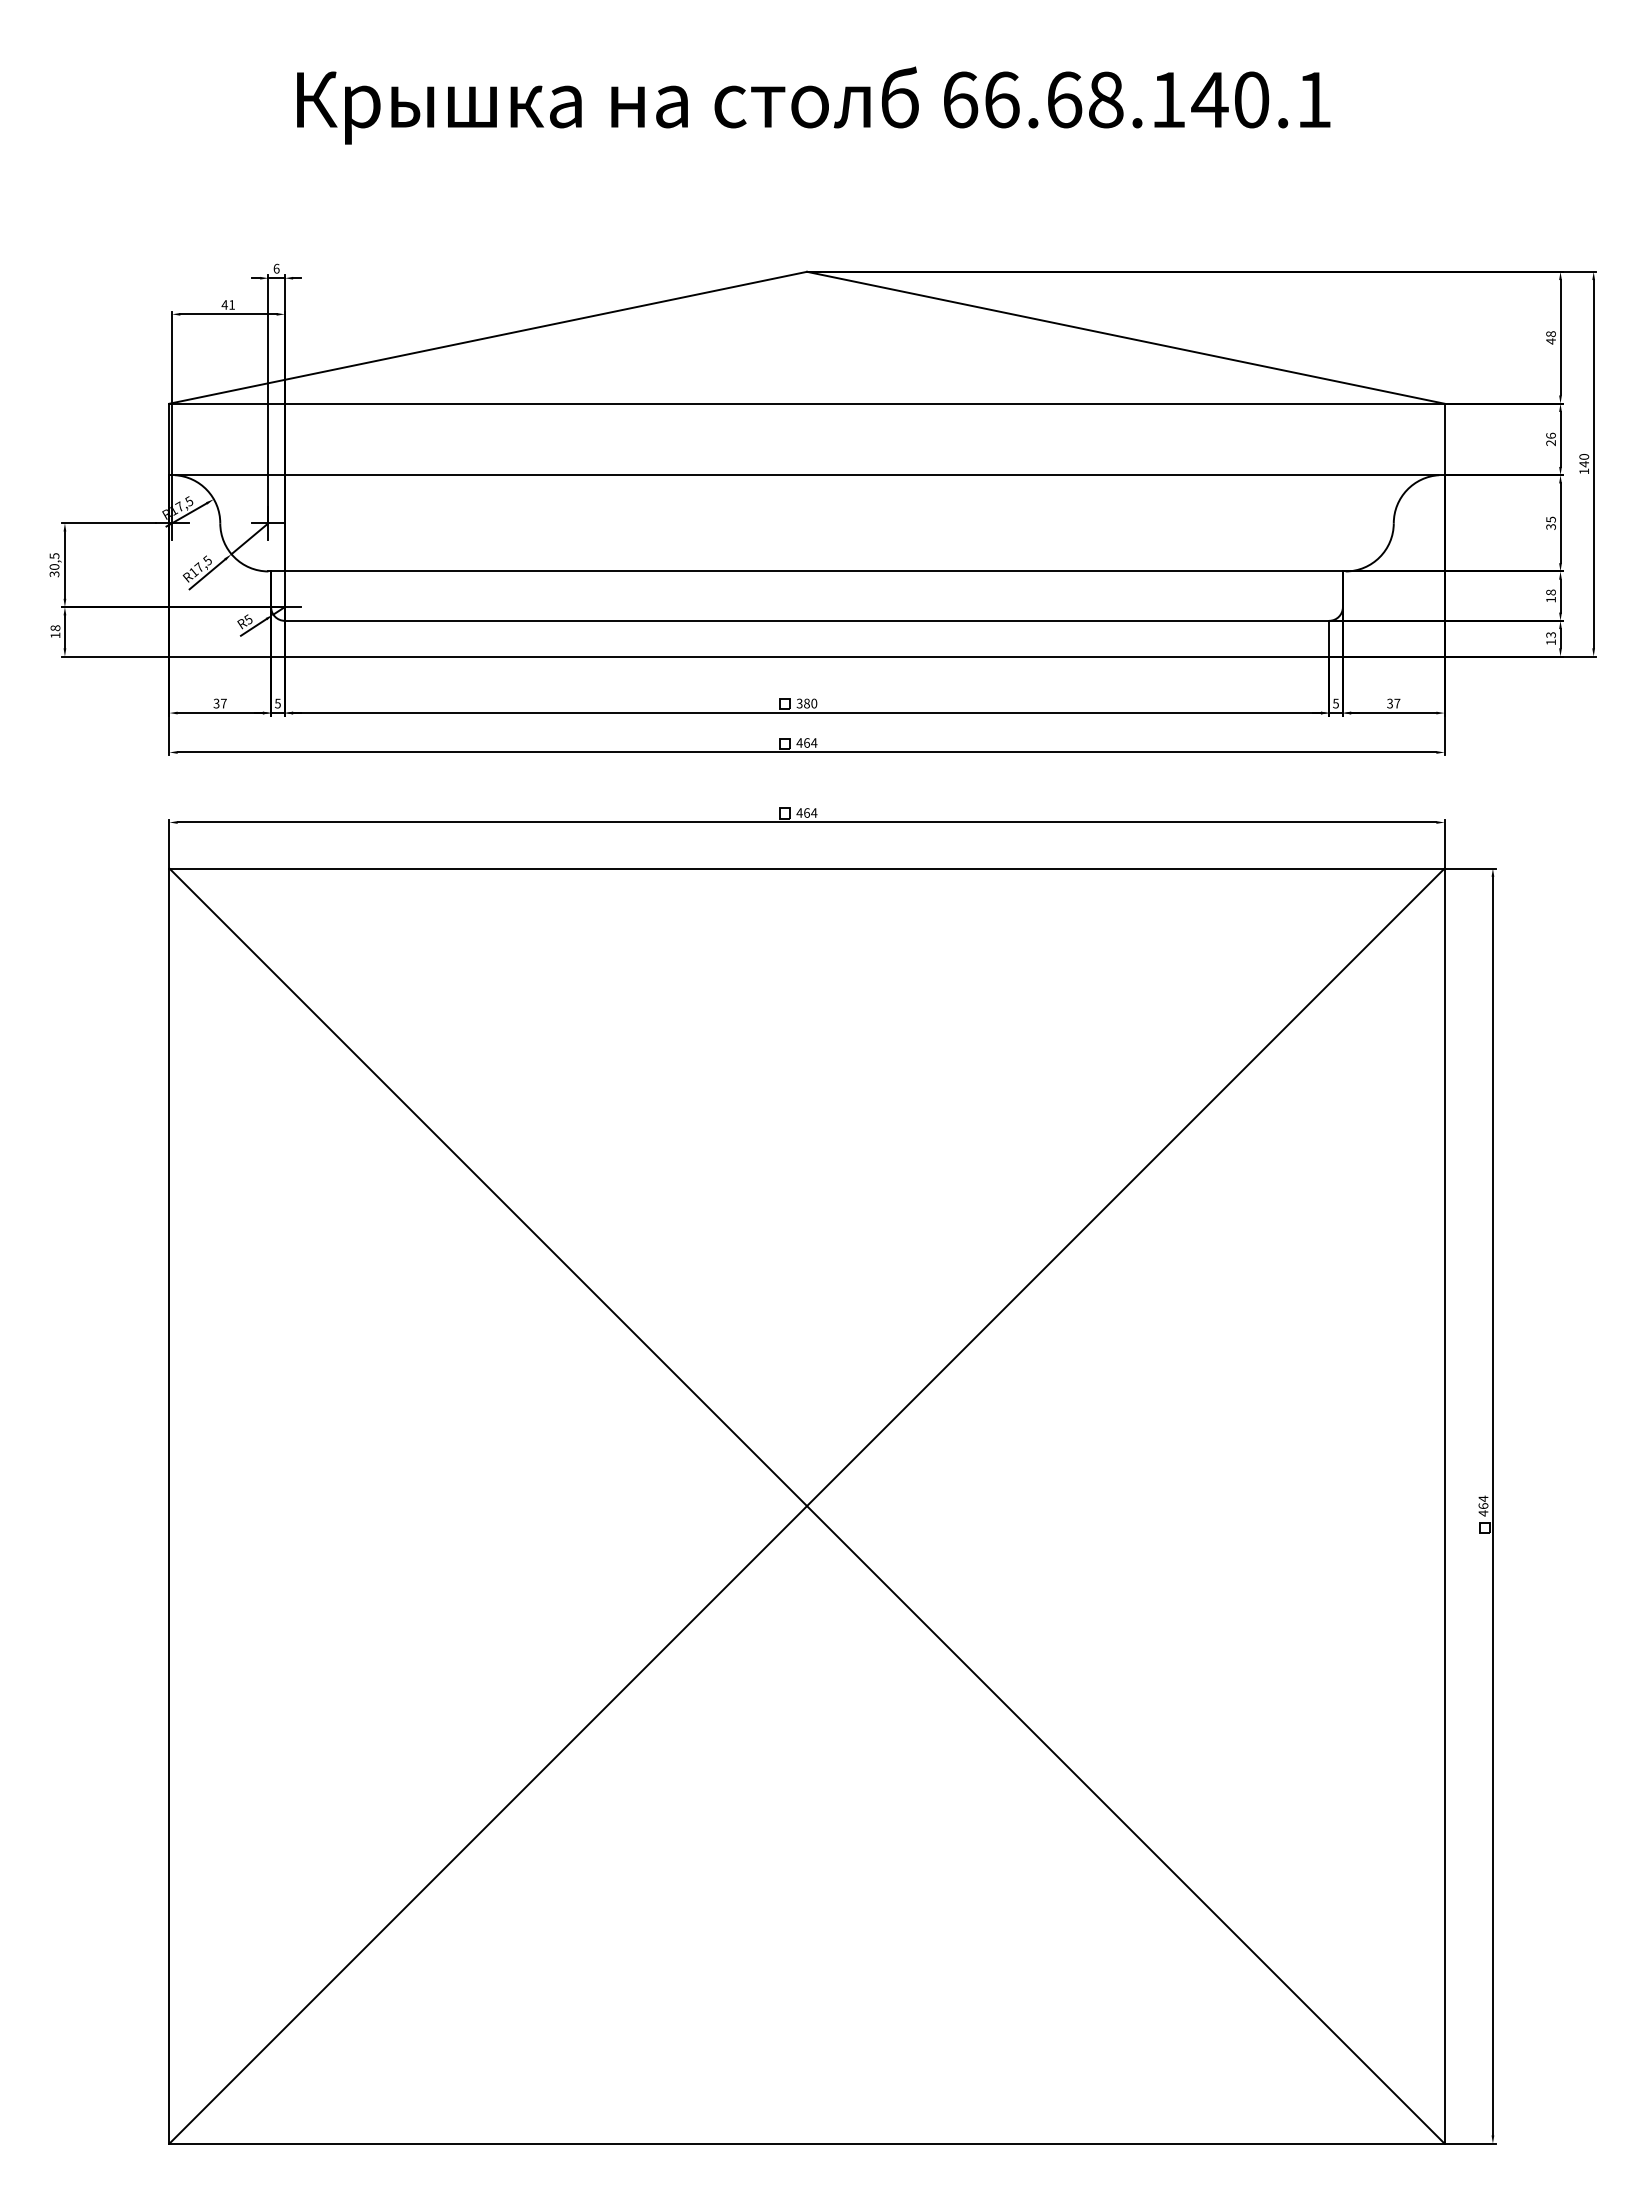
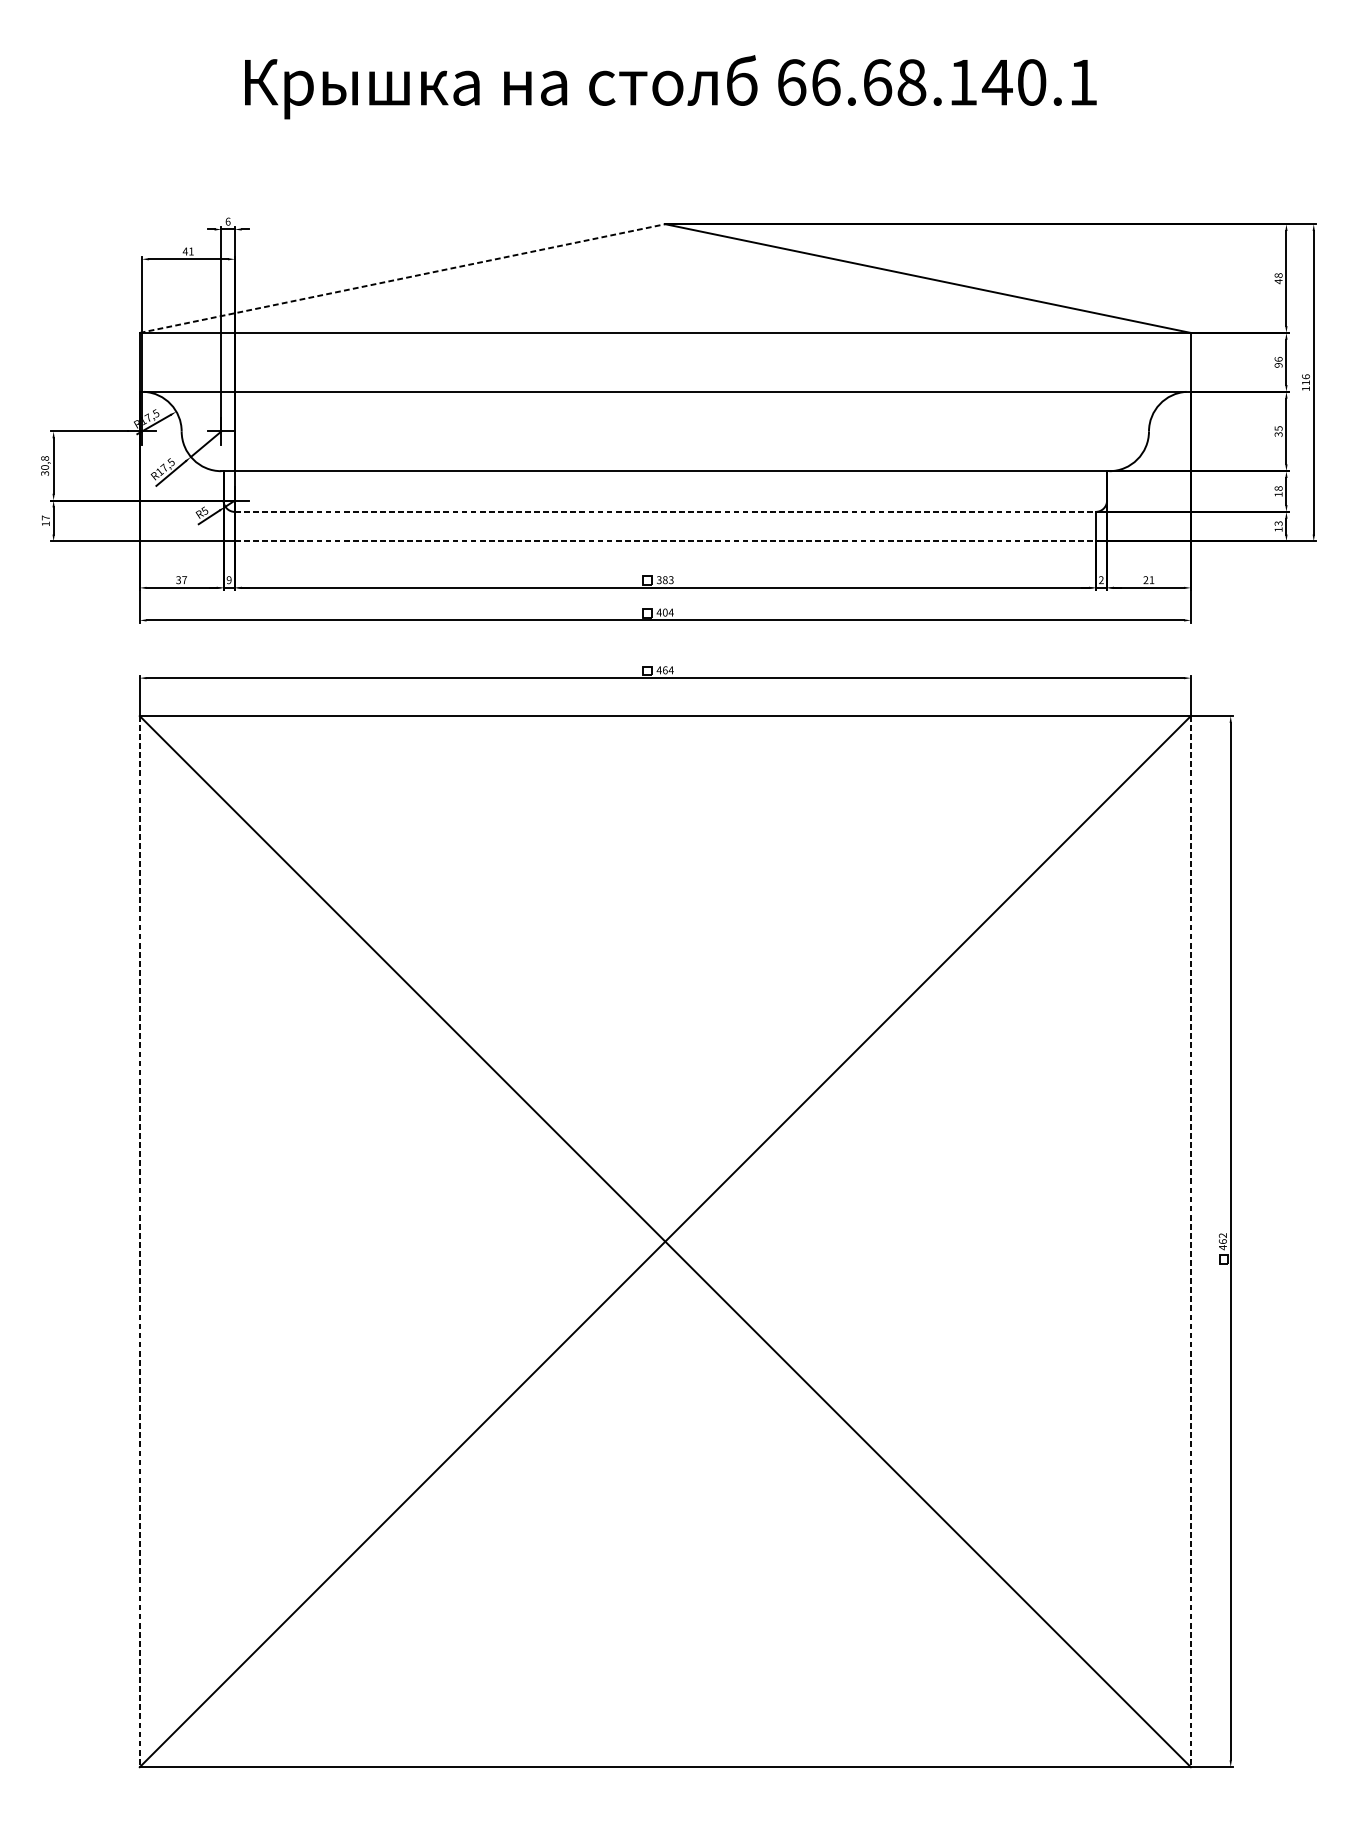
line: (488, 337) -> (402, 278), solid -> dashed
text: (1550, 443) -> (1278, 365), 26 -> 96
text: (1583, 460) -> (1305, 379), 140 -> 116
text: (54, 556) -> (45, 458), 30,5 -> 30,8
line: (807, 620) -> (665, 511), solid -> dashed
text: (55, 628) -> (45, 518), 18 -> 17
line: (807, 656) -> (665, 541), solid -> dashed
text: (277, 703) -> (228, 580), 5 -> 9
text: (814, 703) -> (671, 580), 380 -> 383
text: (1335, 703) -> (1100, 580), 5 -> 2
text: (1393, 703) -> (1148, 580), 37 -> 21
text: (806, 742) -> (664, 612), 464 -> 404
text: (1483, 1498) -> (1222, 1235), 464 -> 462
line: (169, 1506) -> (139, 1241), solid -> dashed
line: (1444, 1506) -> (1190, 1241), solid -> dashed

